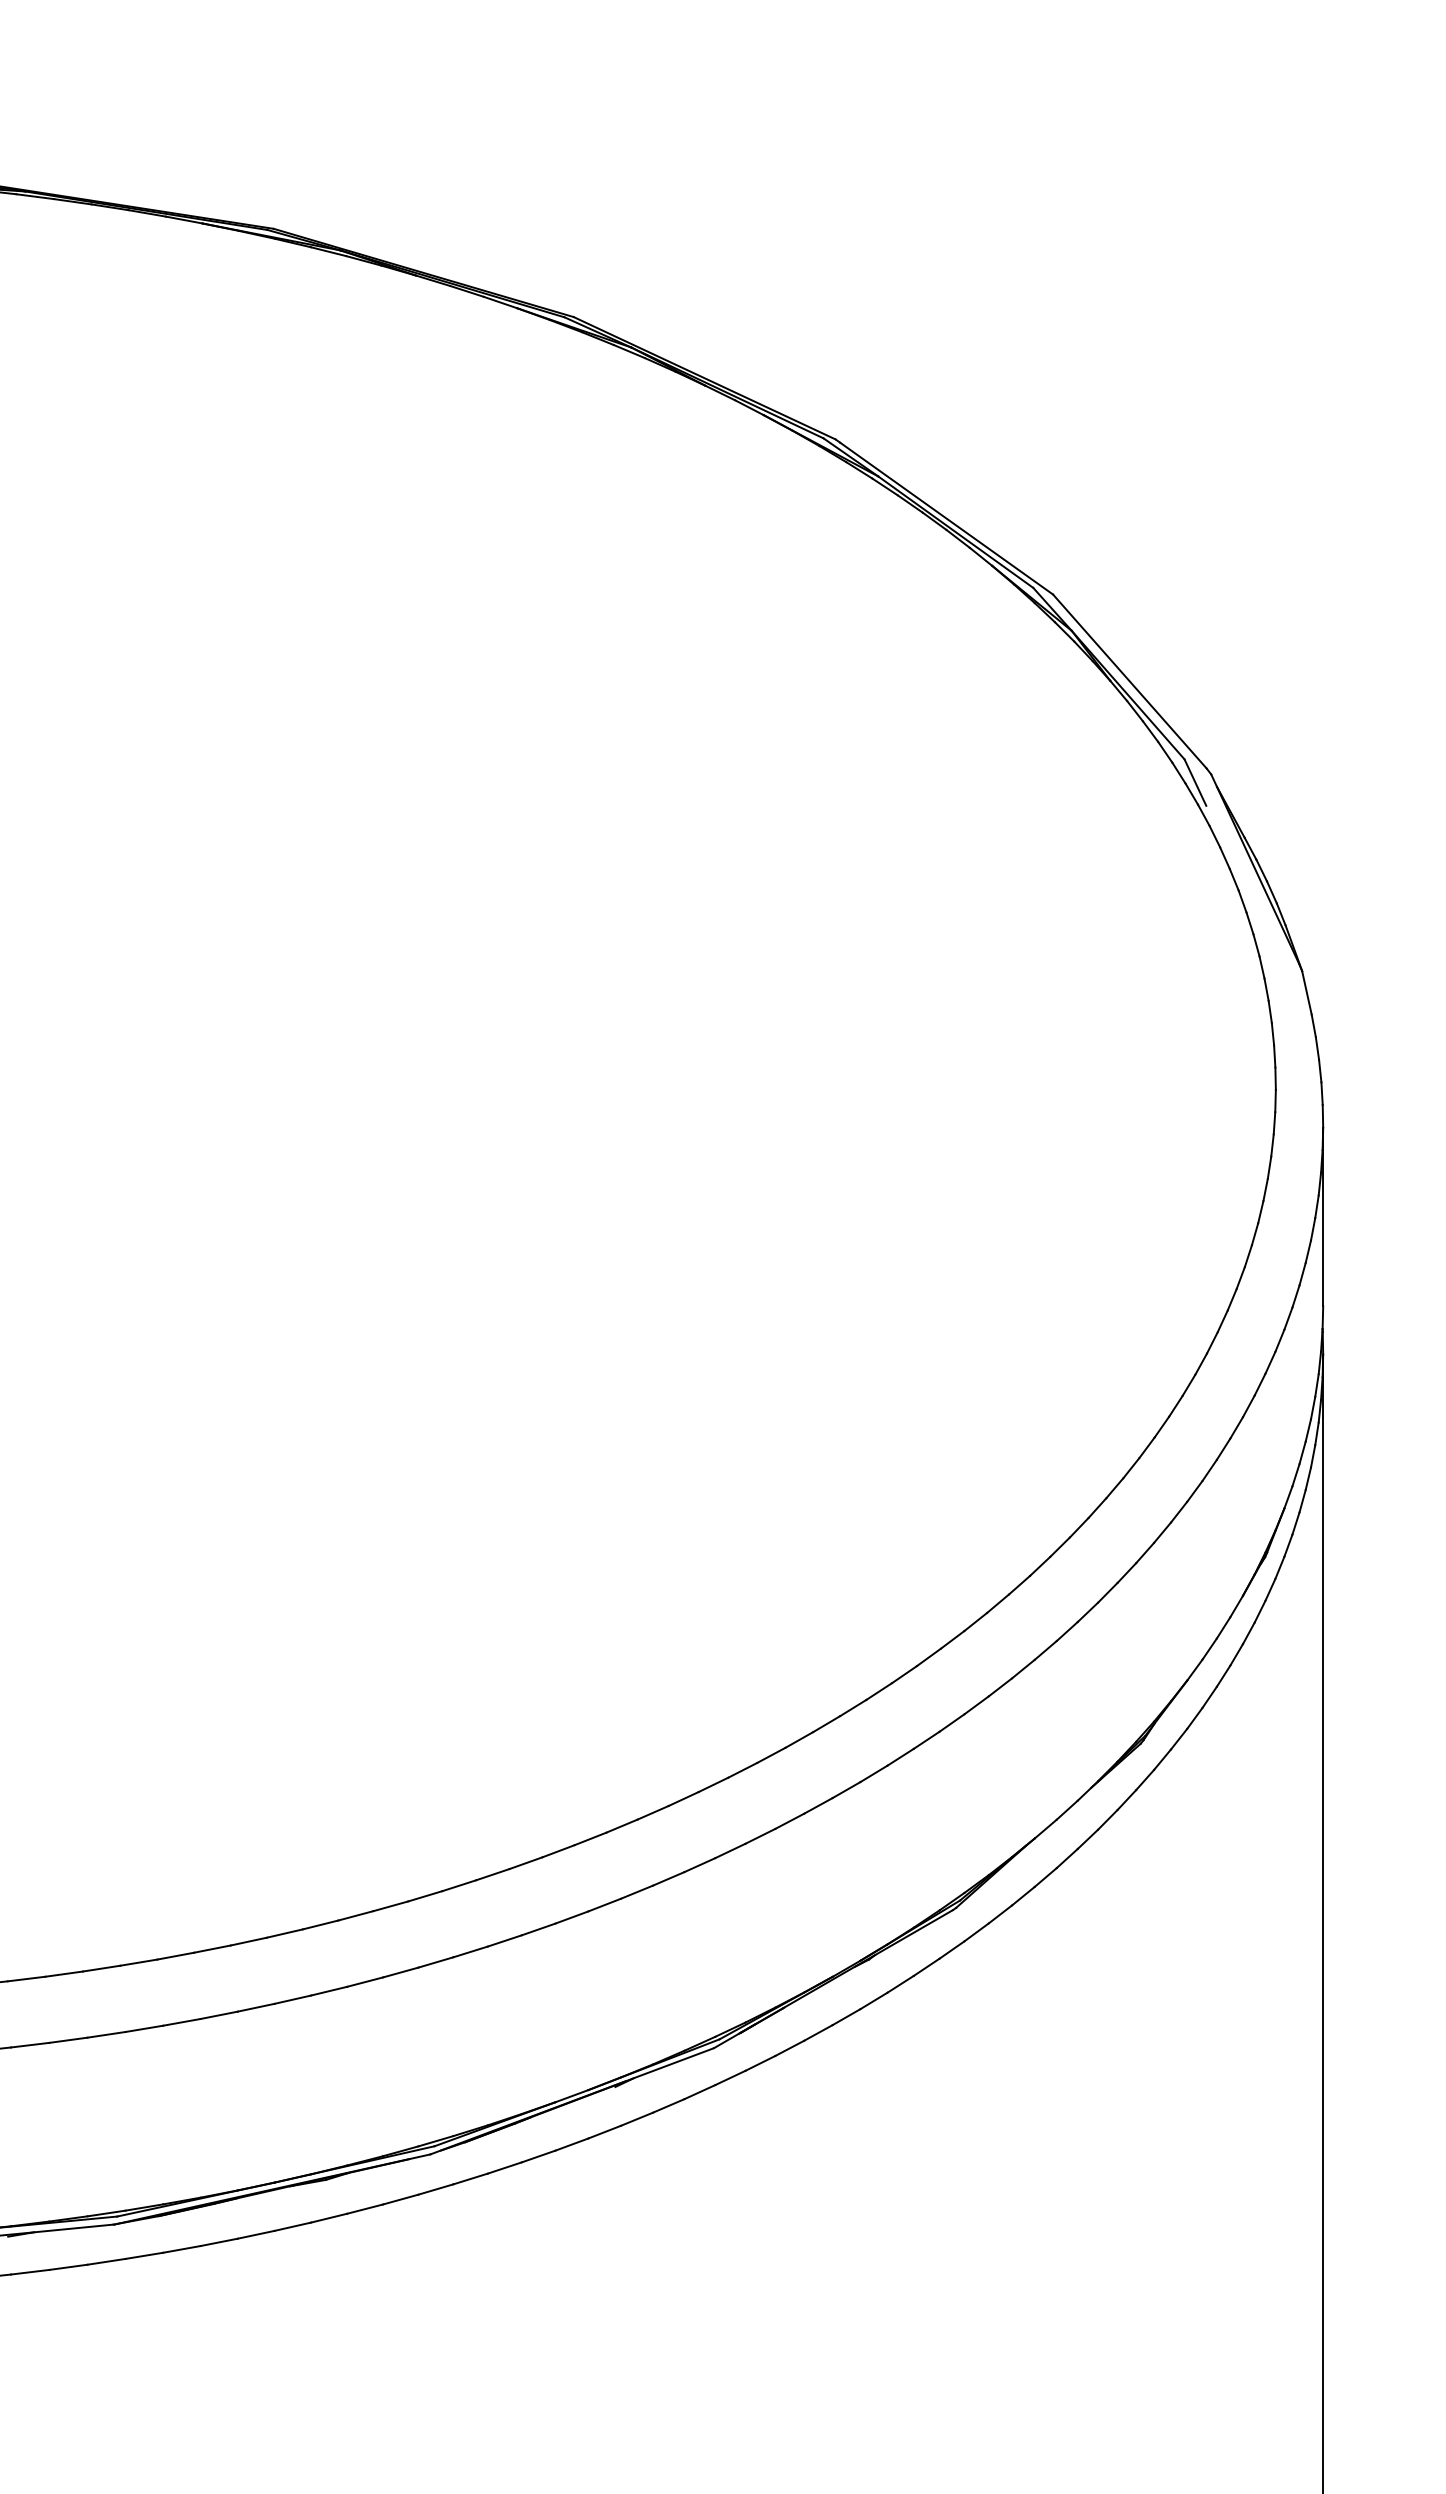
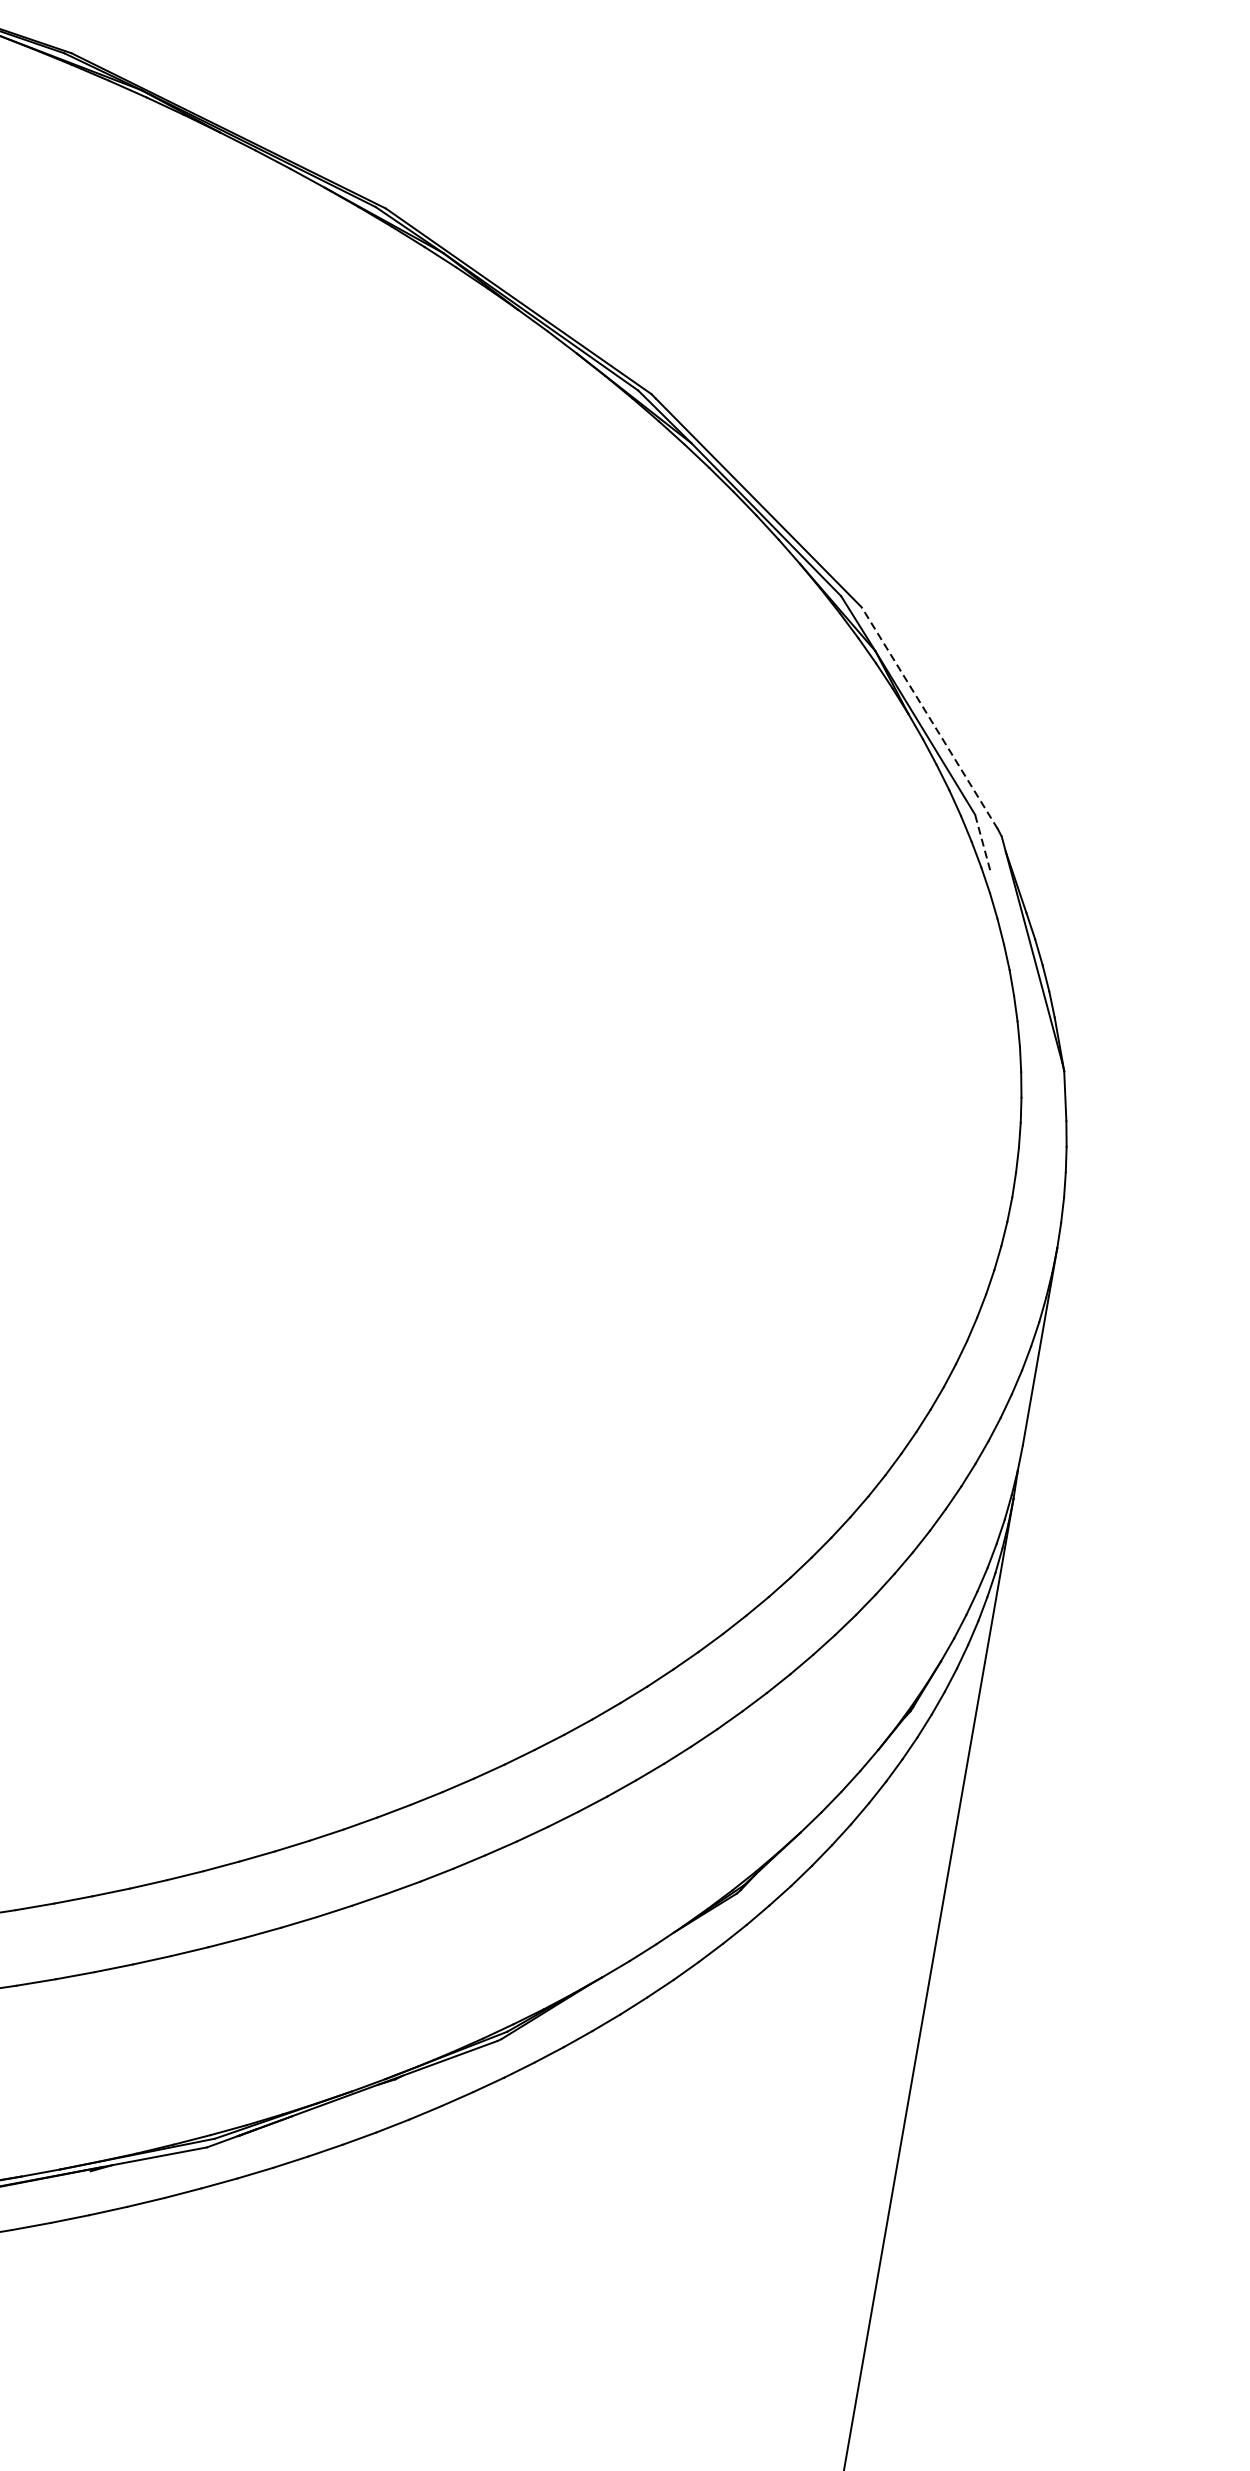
line: (1129, 681) -> (929, 718), solid -> dashed
line: (1195, 782) -> (982, 842), solid -> dashed

